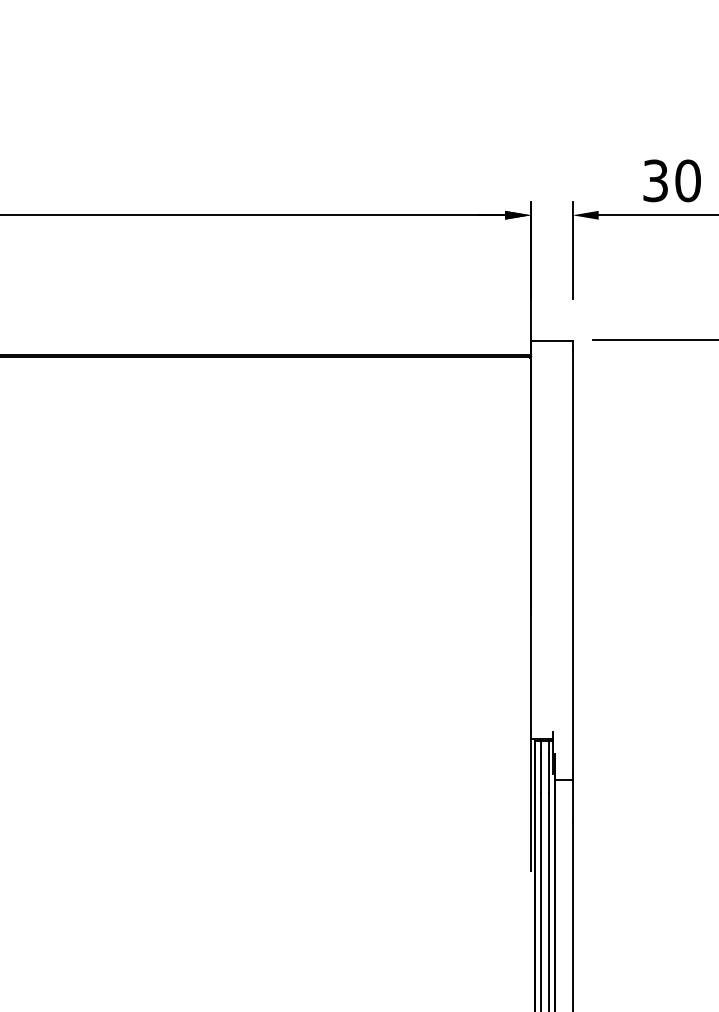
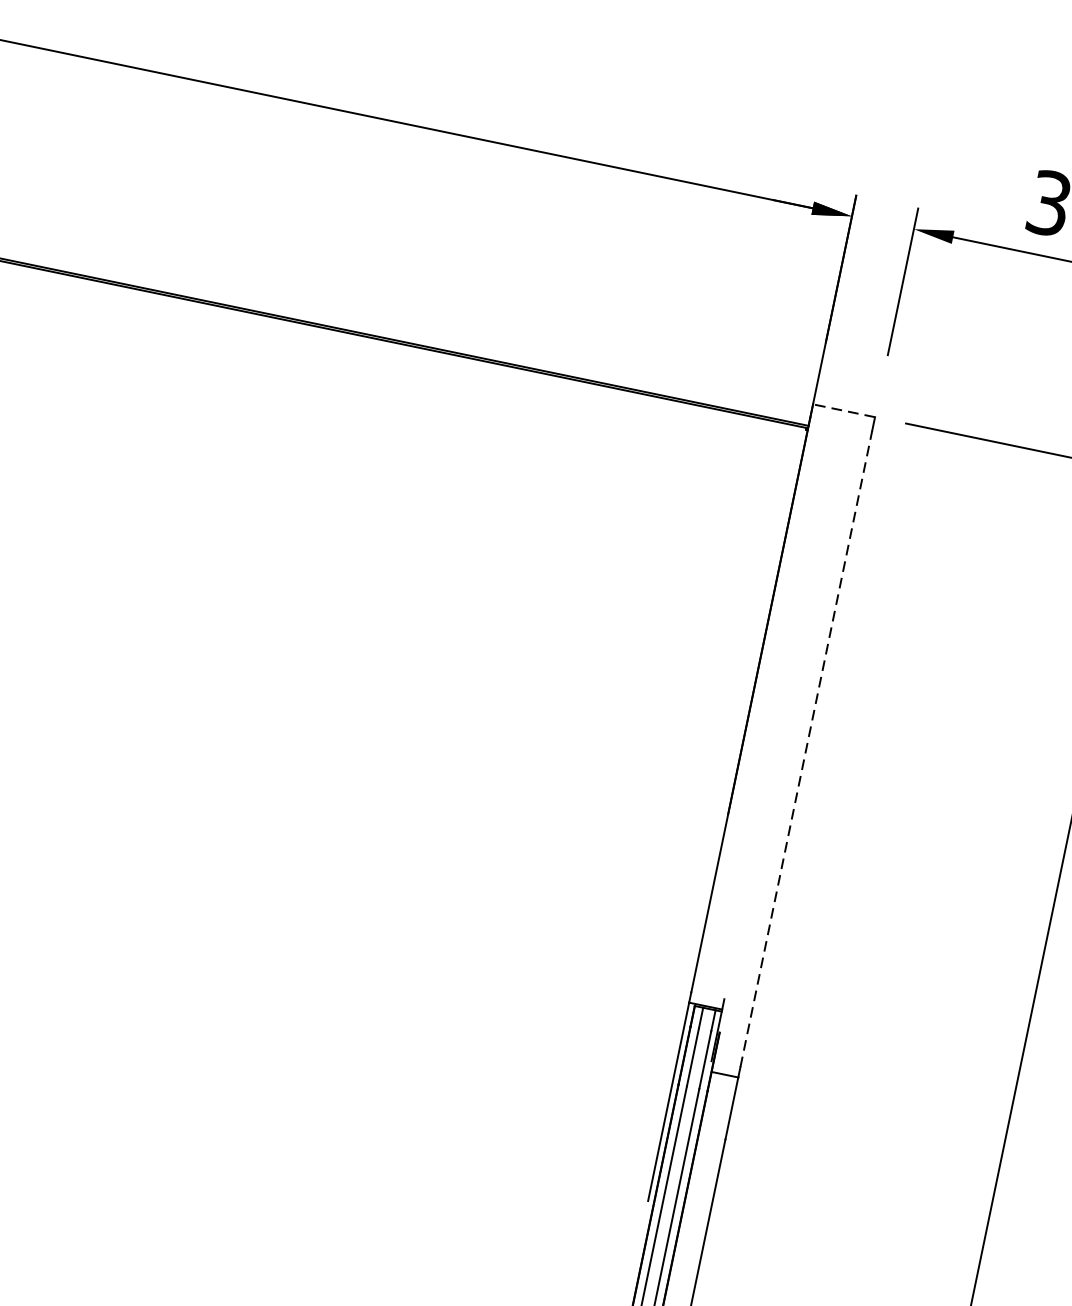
line: (551, 340) -> (843, 410), solid -> dashed
line: (572, 561) -> (806, 748), solid -> dashed

